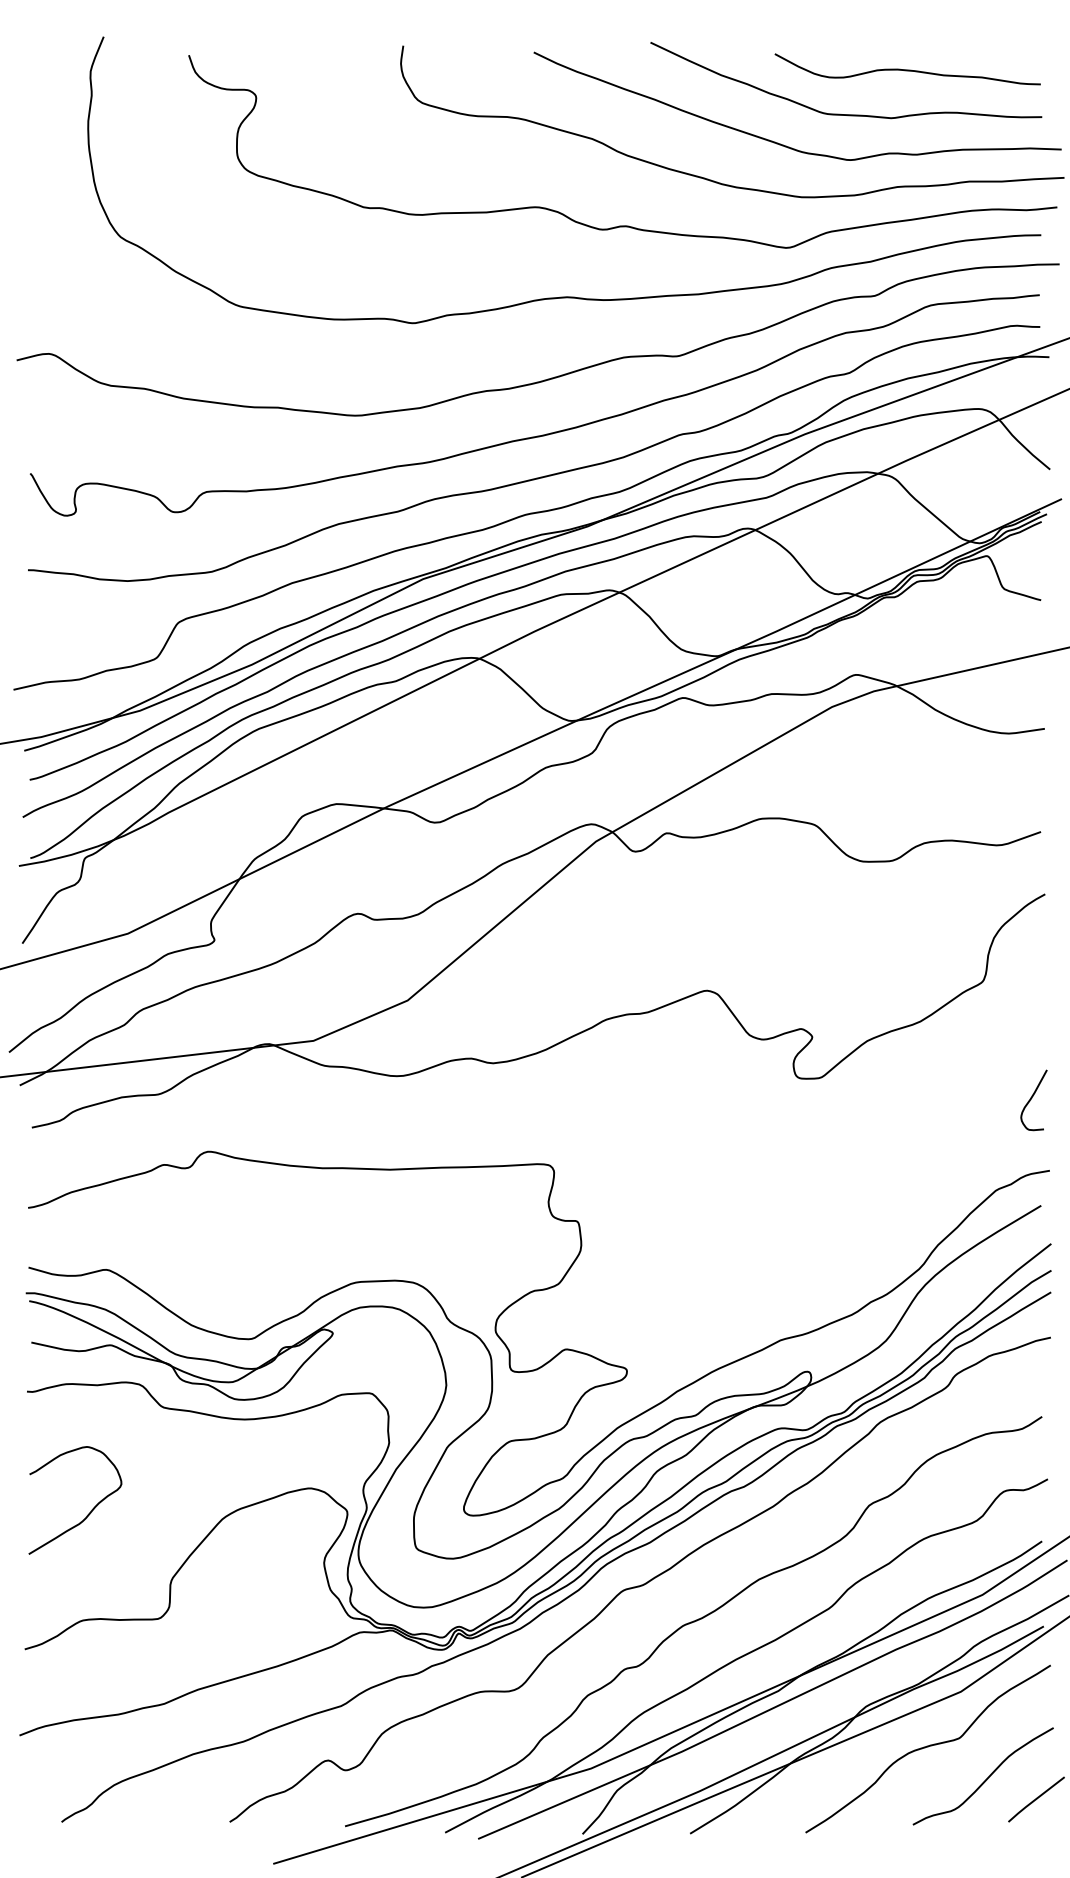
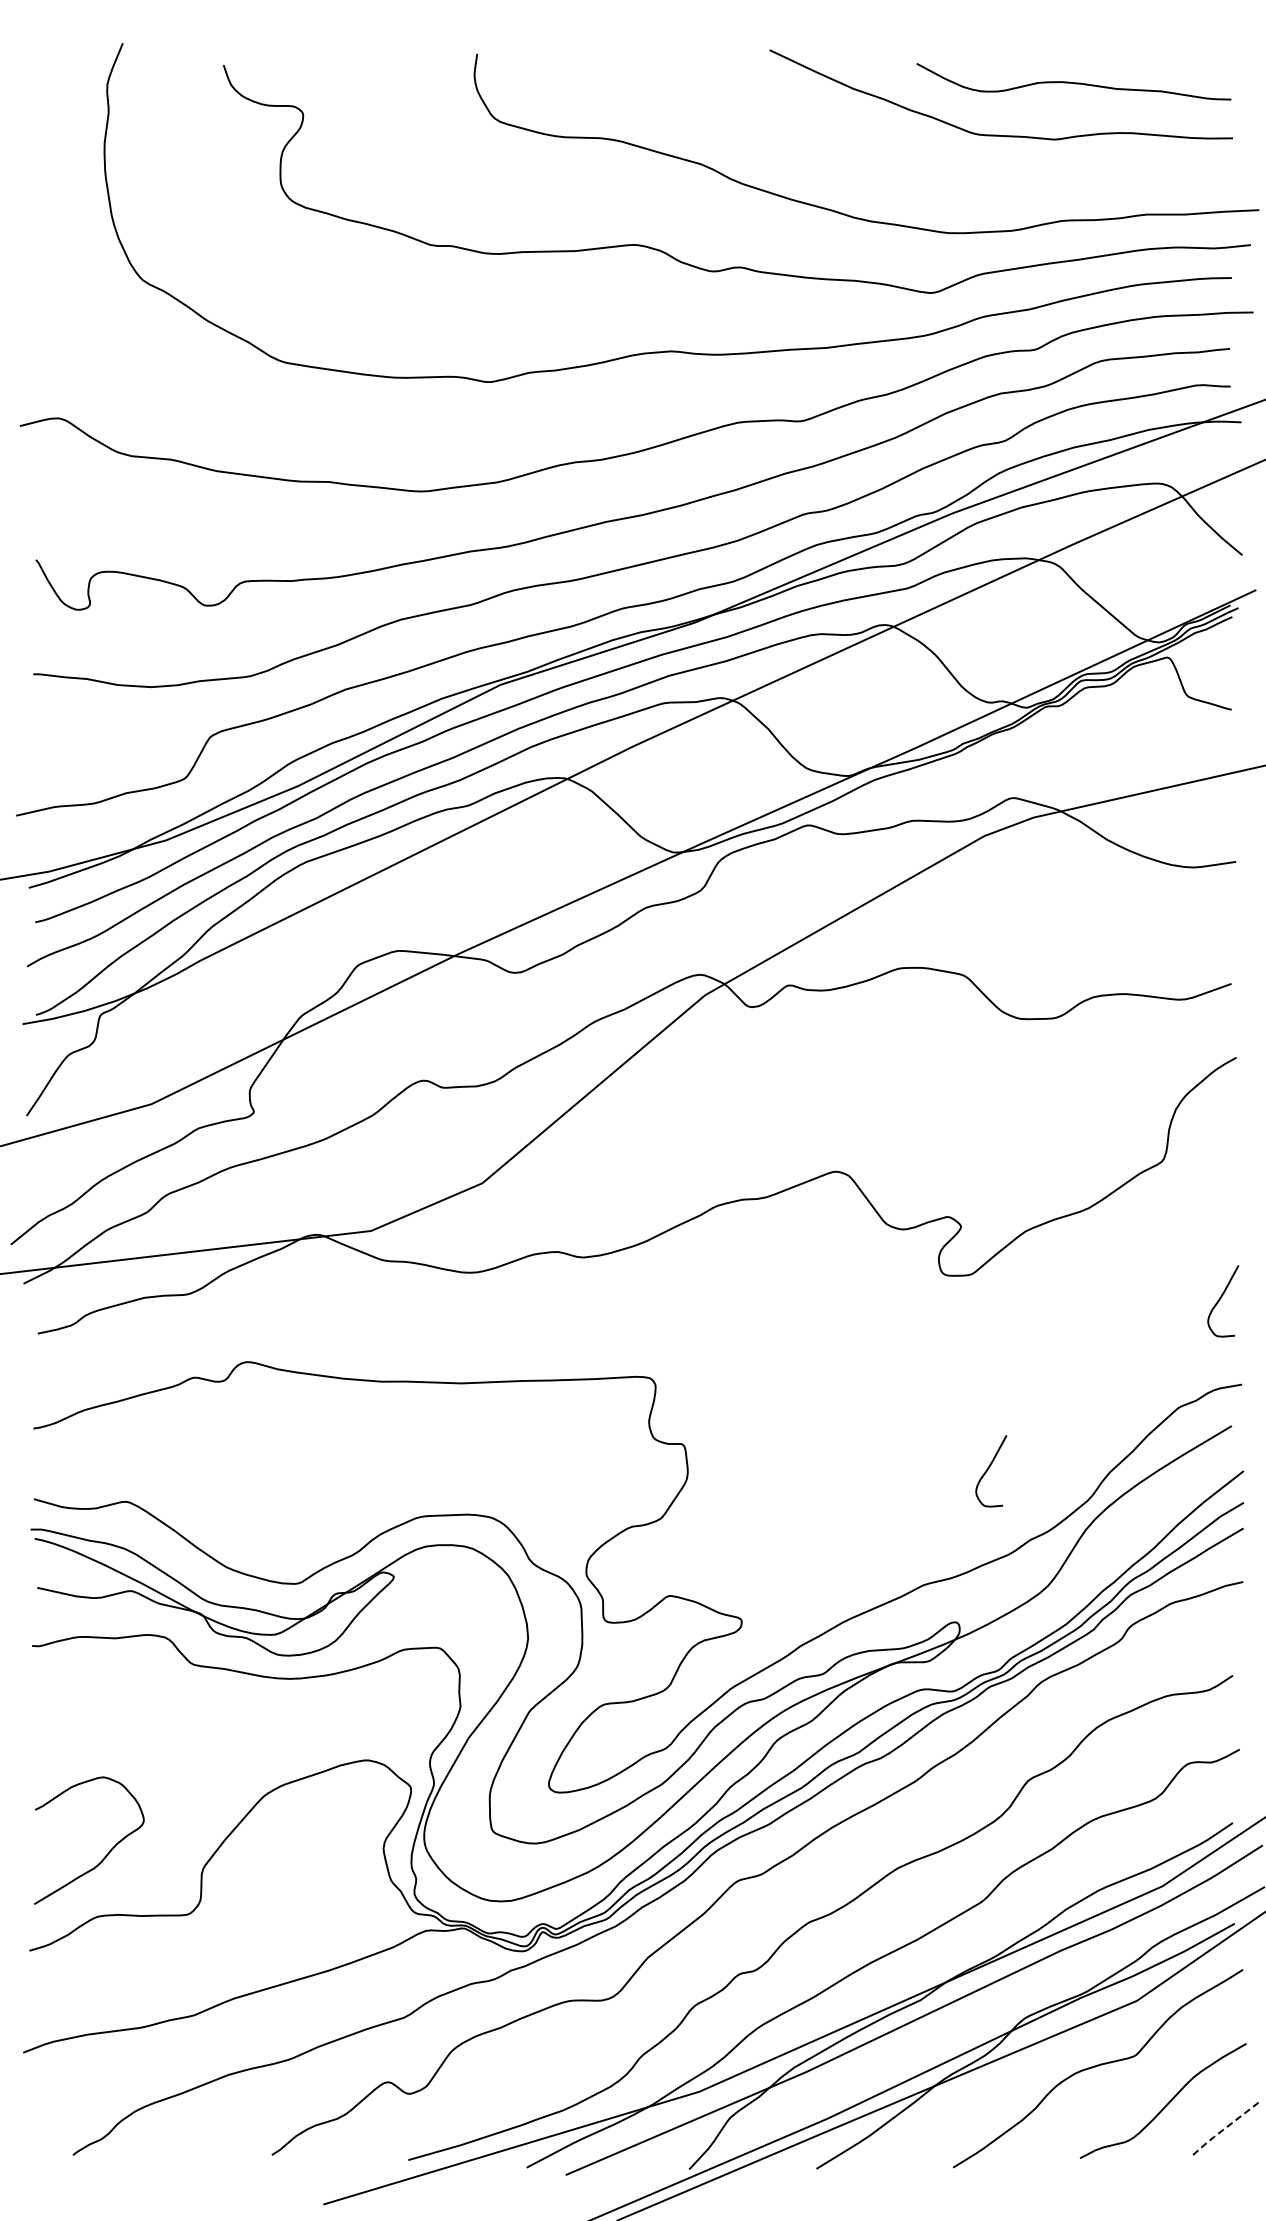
curve: (780, 143) -> (923, 169), removed
curve: (835, 1243) -> (988, 1470), added
curve: (89, 1513) -> (105, 1855), moved
line: (1035, 1799) -> (1224, 2128), solid -> dashed

